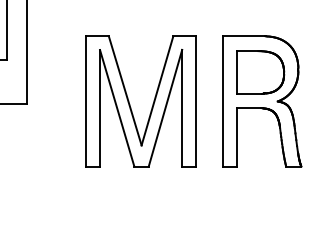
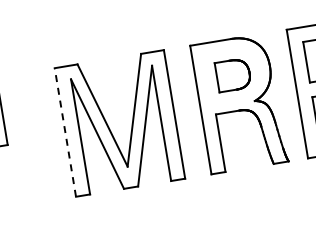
part: (260, 72) -> (233, 75), size x0.7
line: (85, 101) -> (65, 132), solid -> dashed

